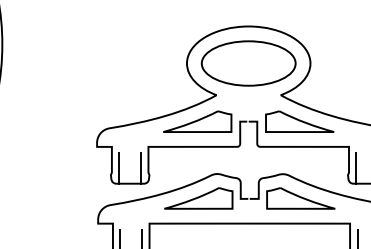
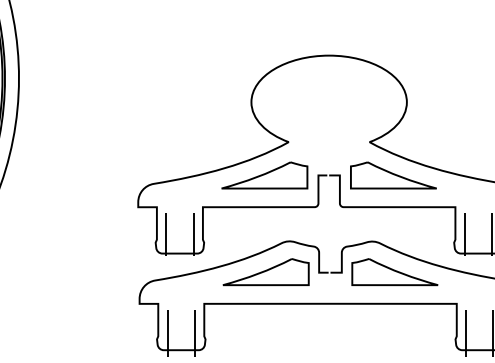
part: (248, 63) -> (329, 102), removed

